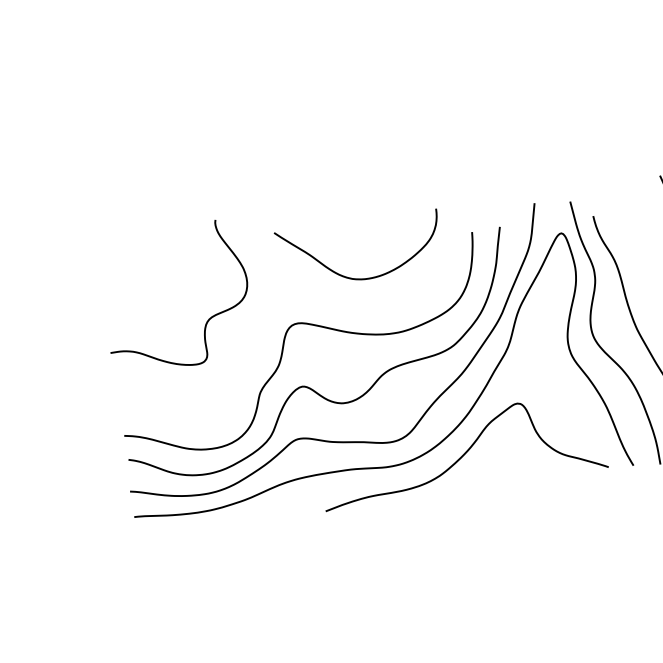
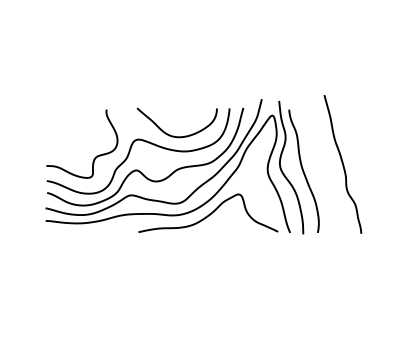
curve: (358, 276) -> (174, 135), moved
curve: (207, 318) -> (95, 156), moved

